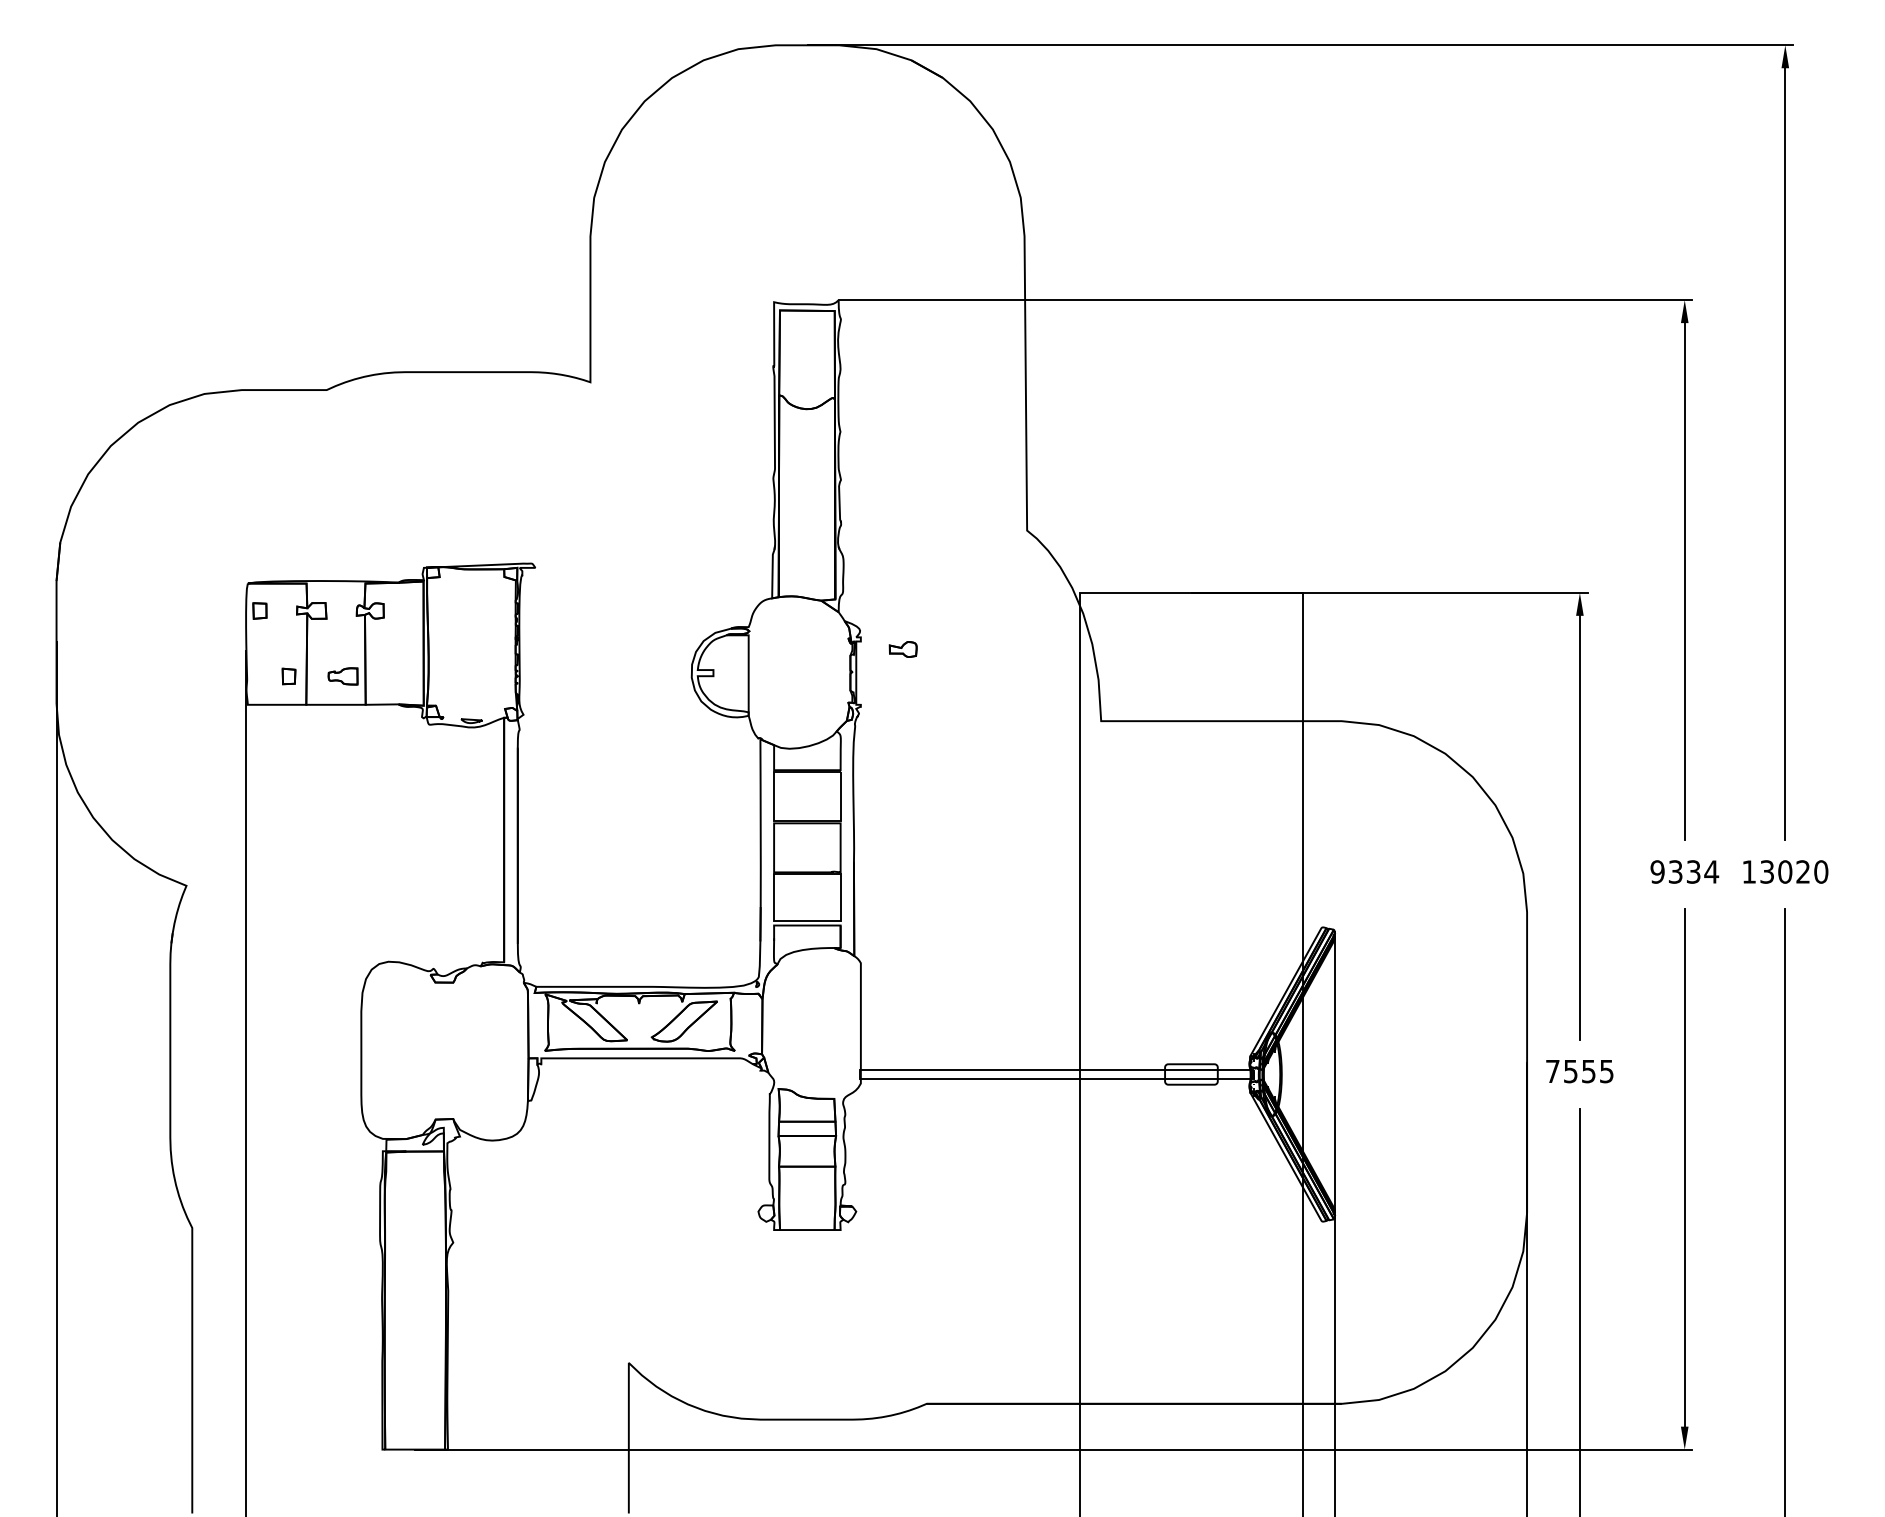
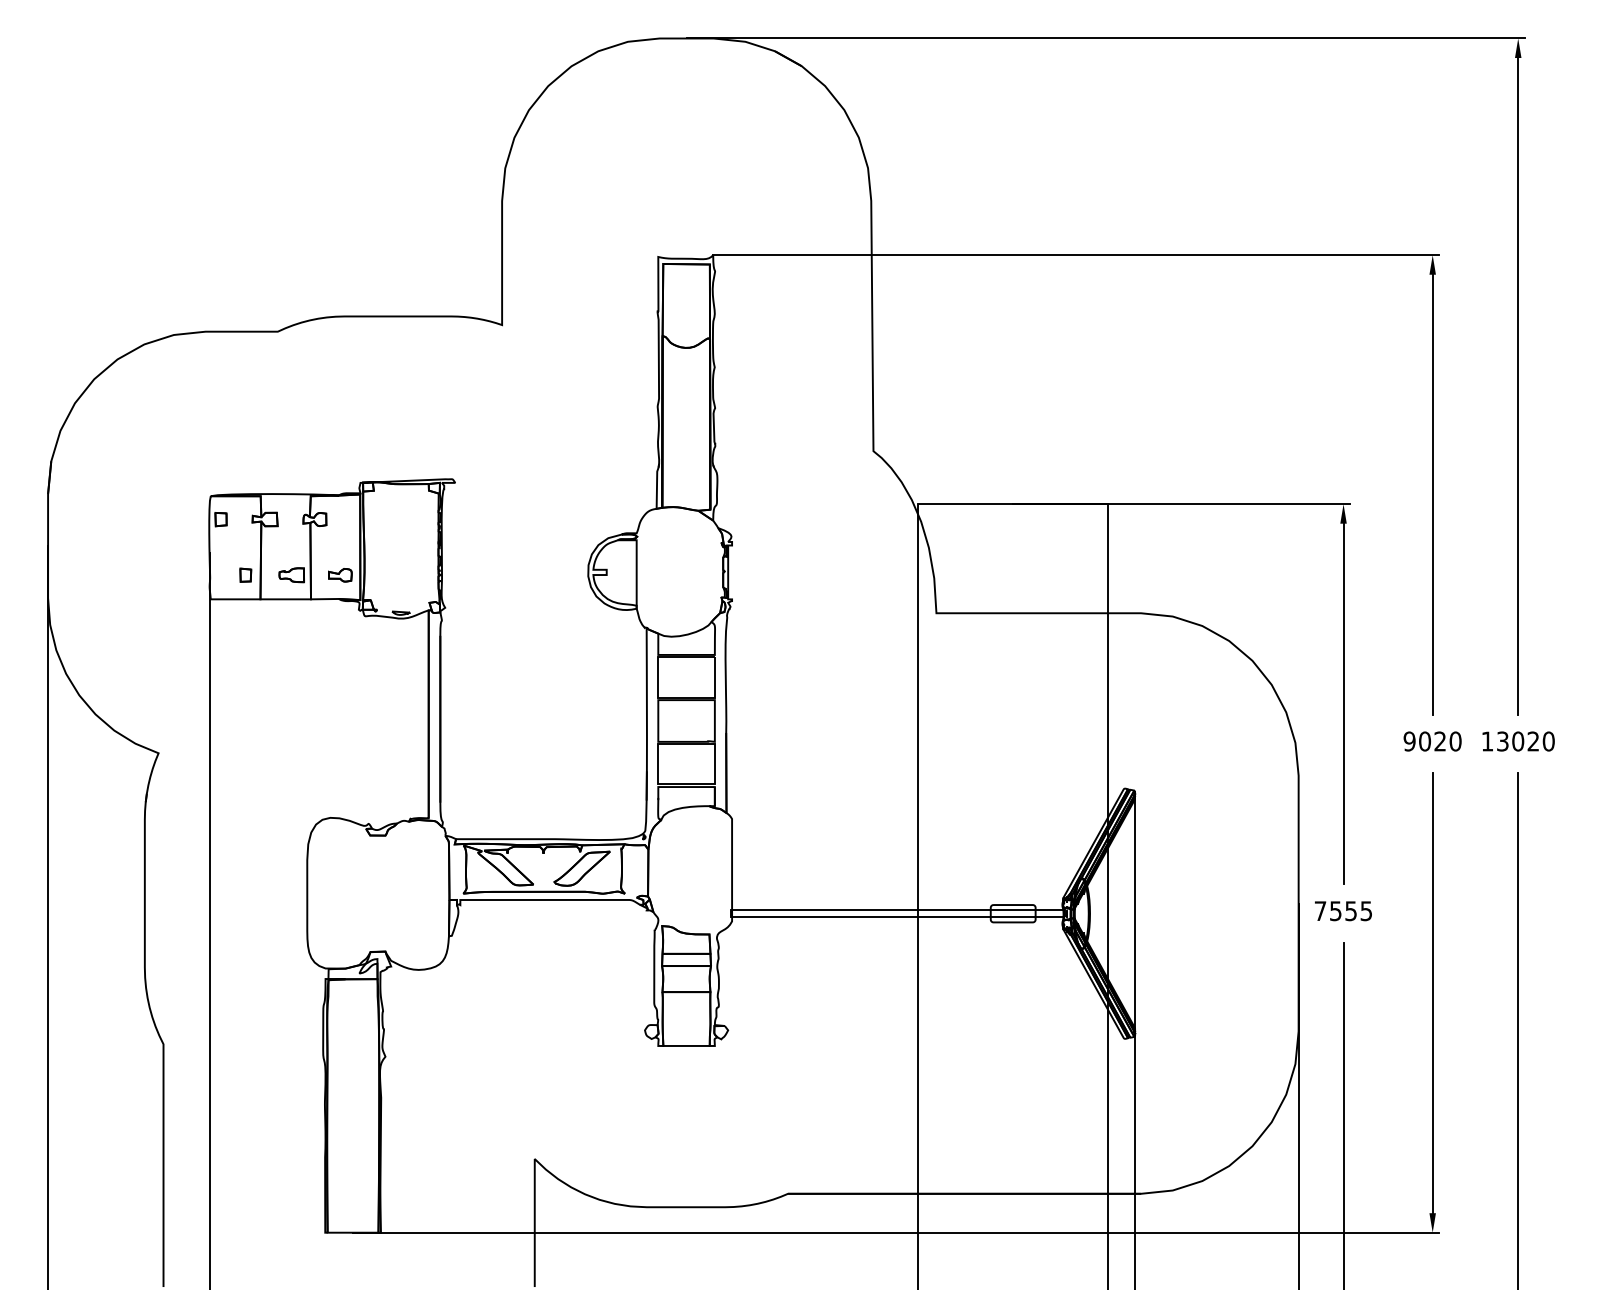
part: (902, 649) -> (339, 575), moved
text: (1693, 871) -> (1440, 741), 9334 -> 9020

